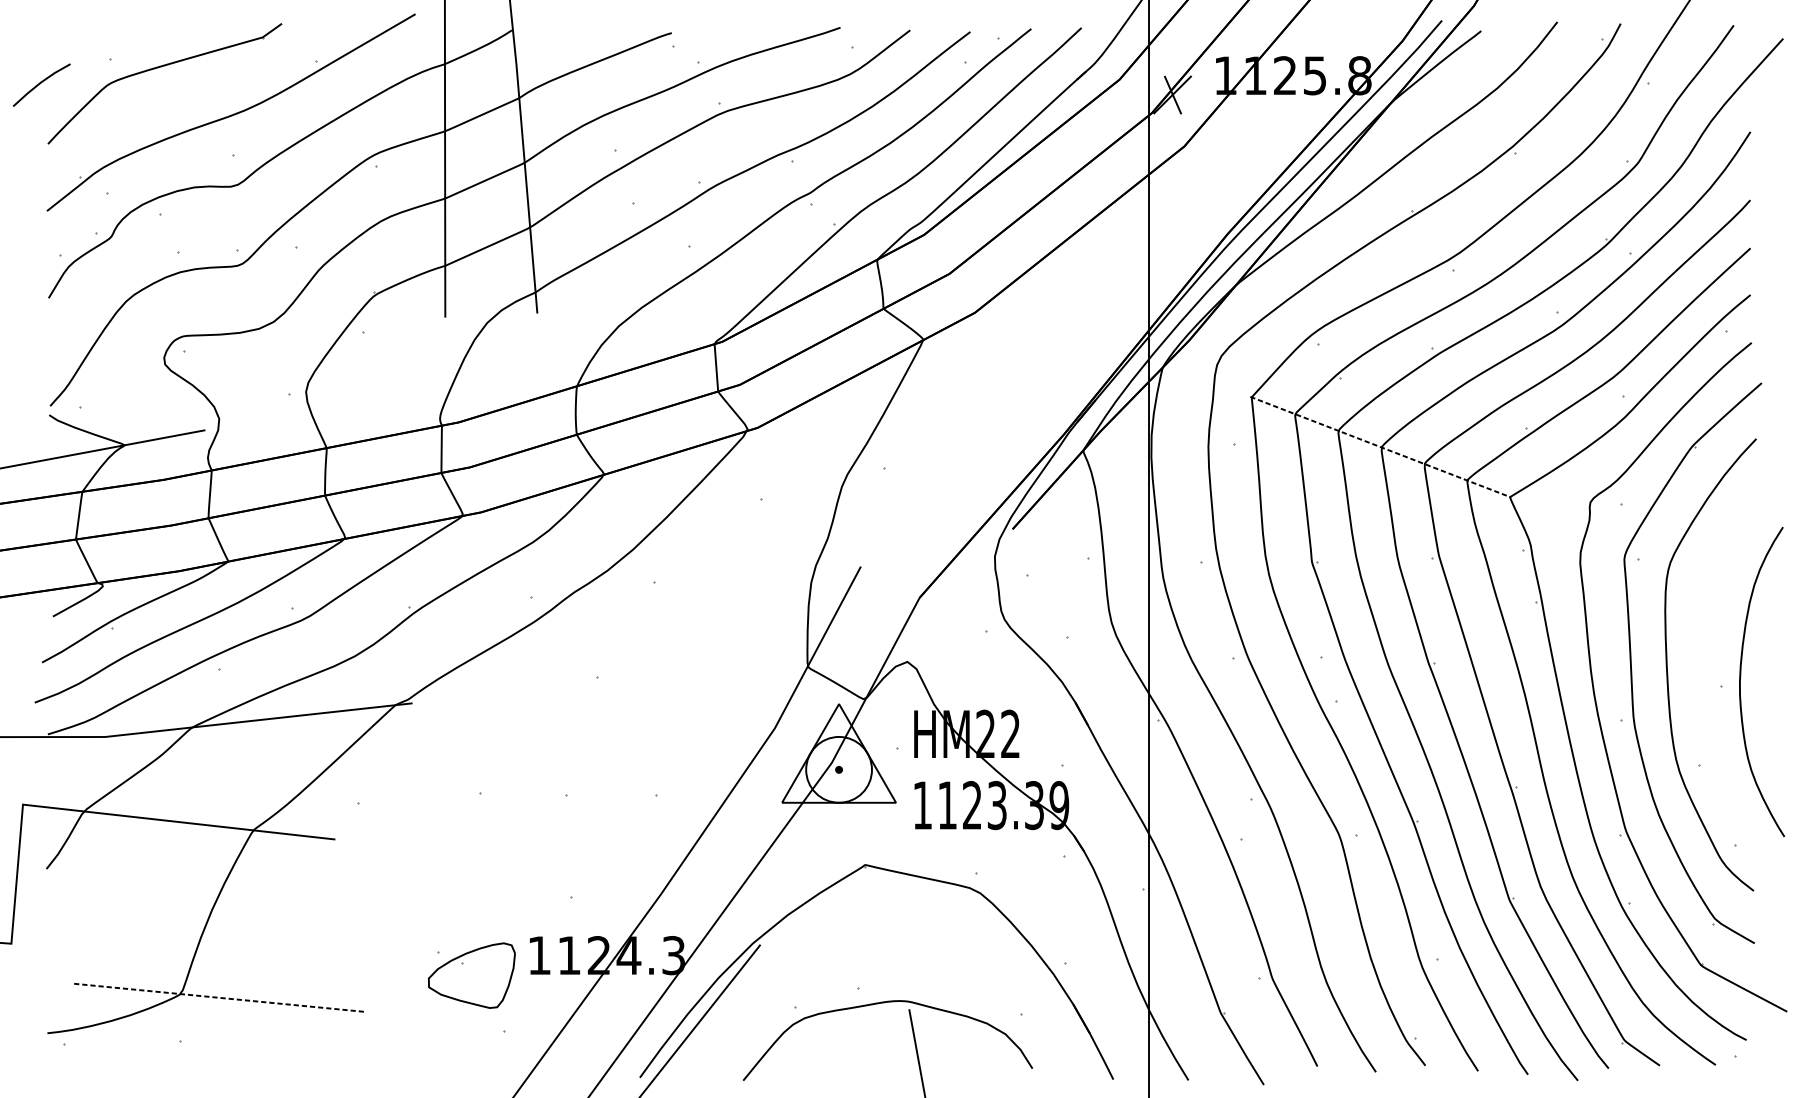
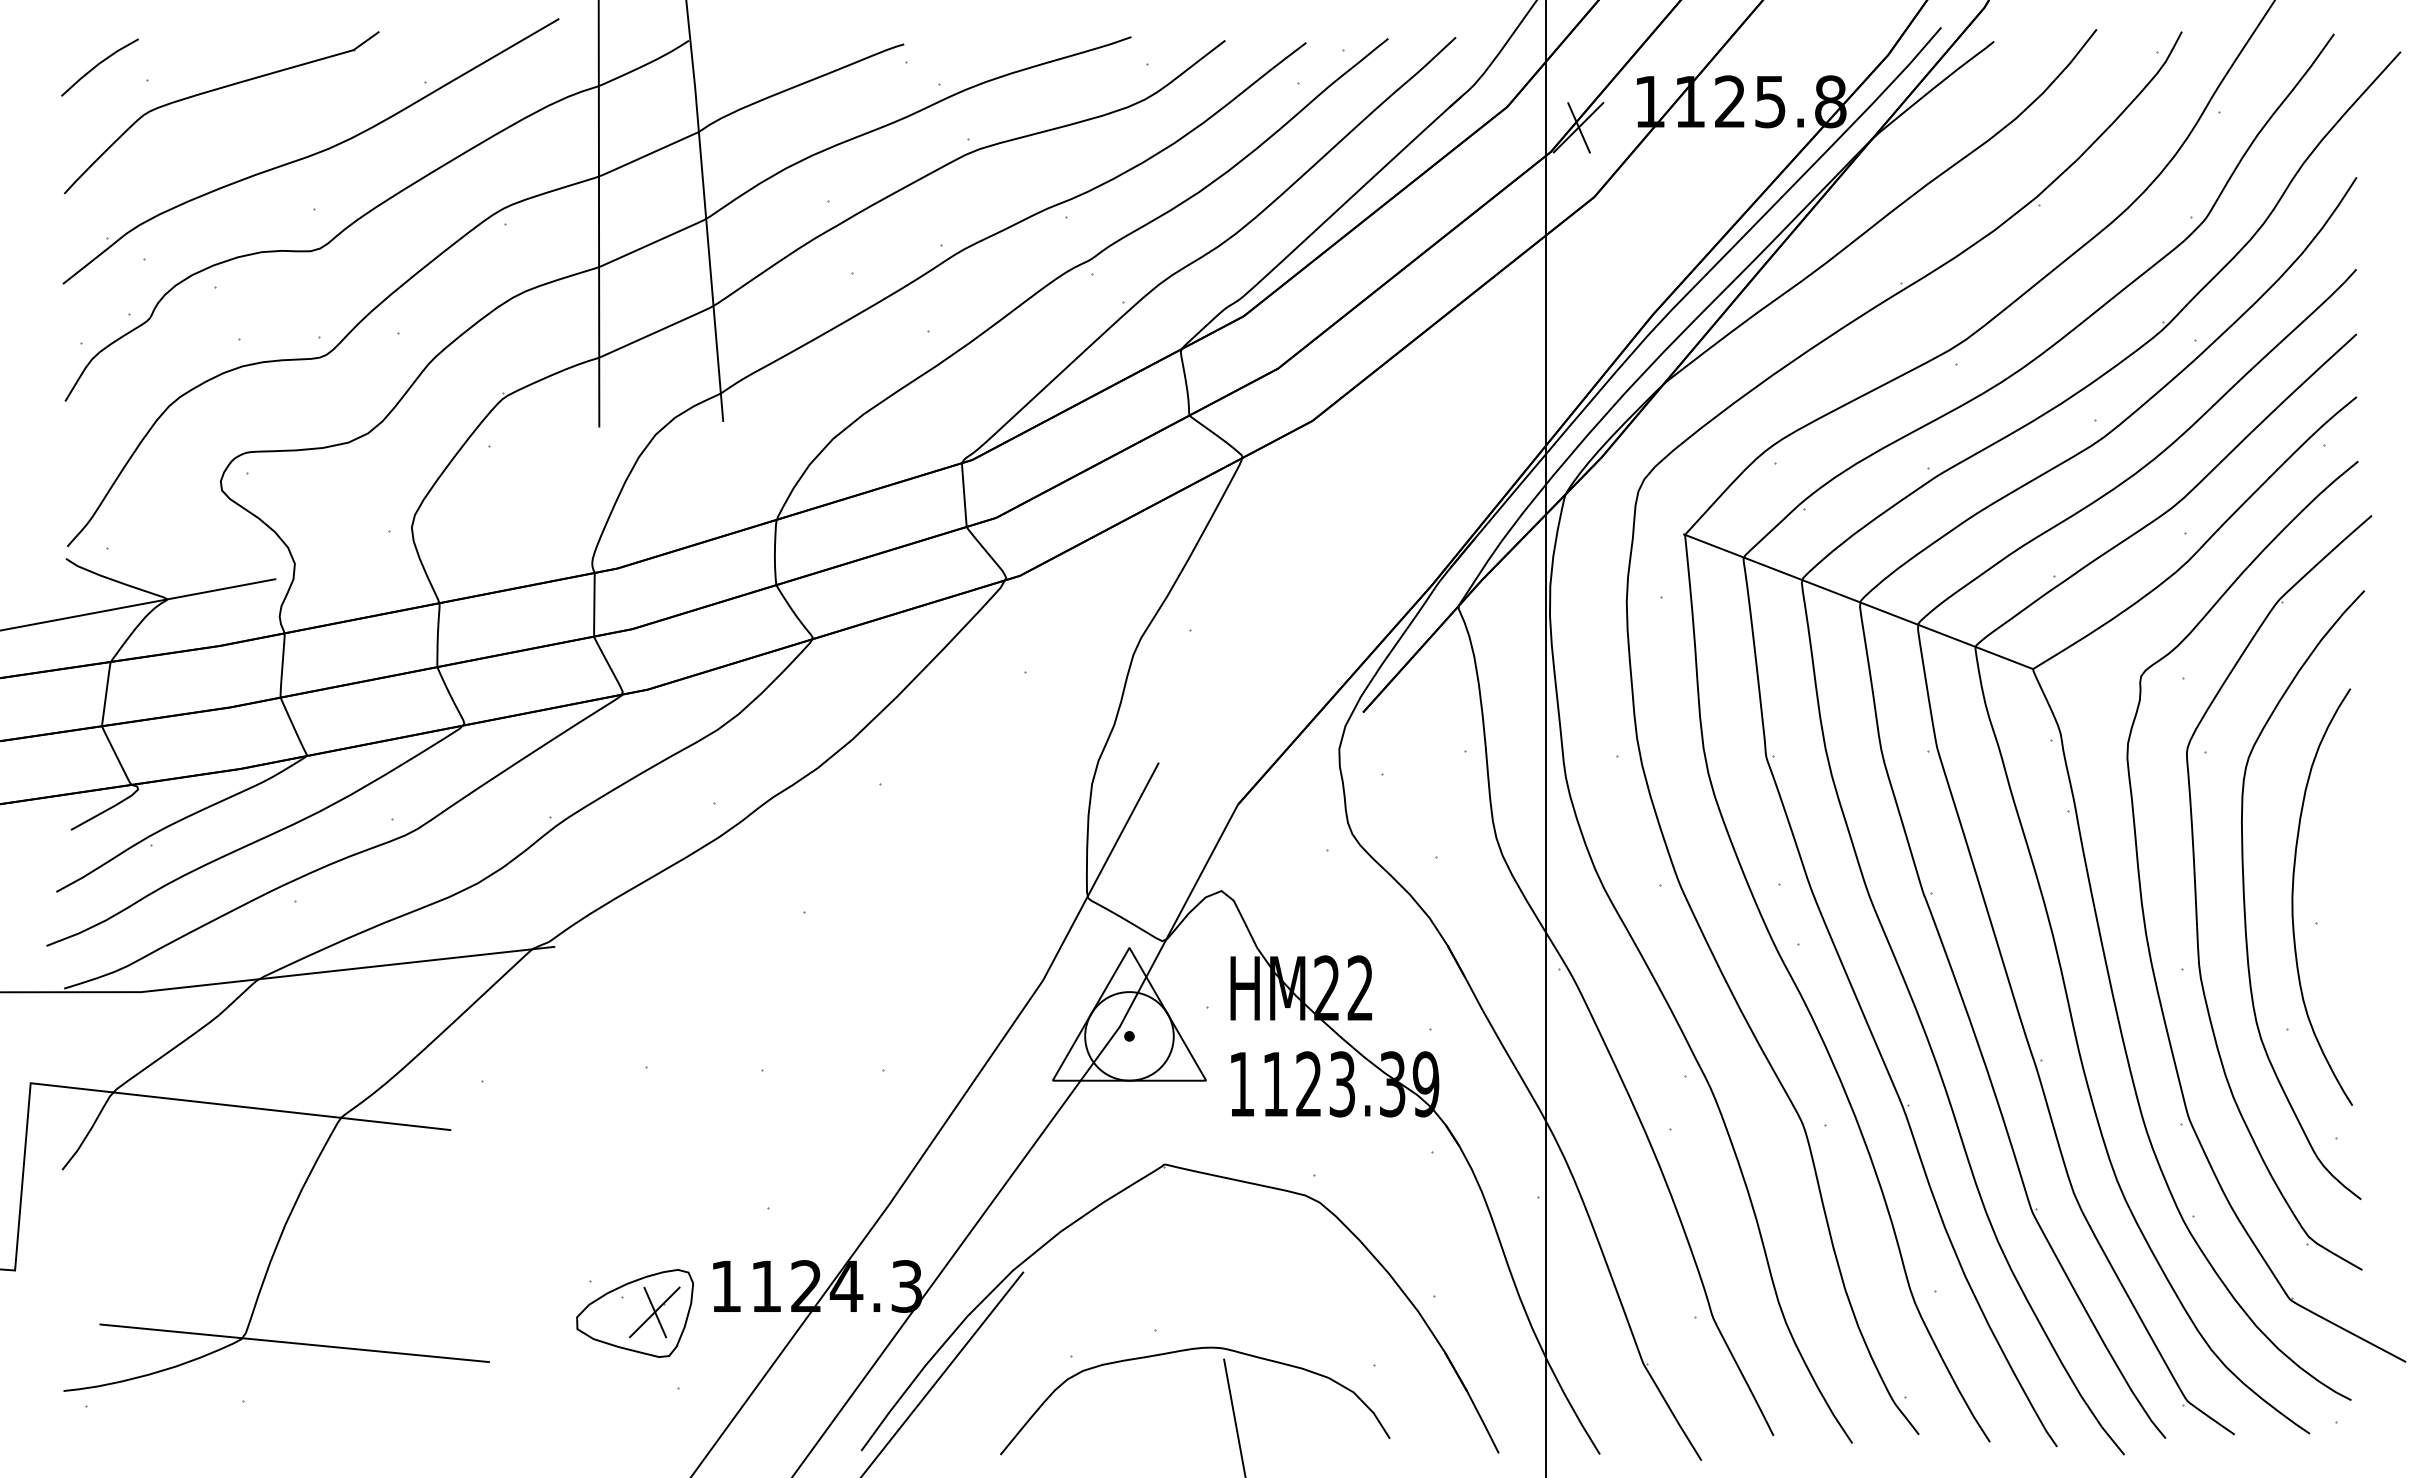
line: (40, 83) -> (98, 65), moved
line: (1381, 447) -> (1859, 602), dashed -> solid
curve: (1740, 681) -> (2293, 896), moved
part: (486, 974) -> (654, 1312), added
line: (219, 997) -> (295, 1343), dashed -> solid

